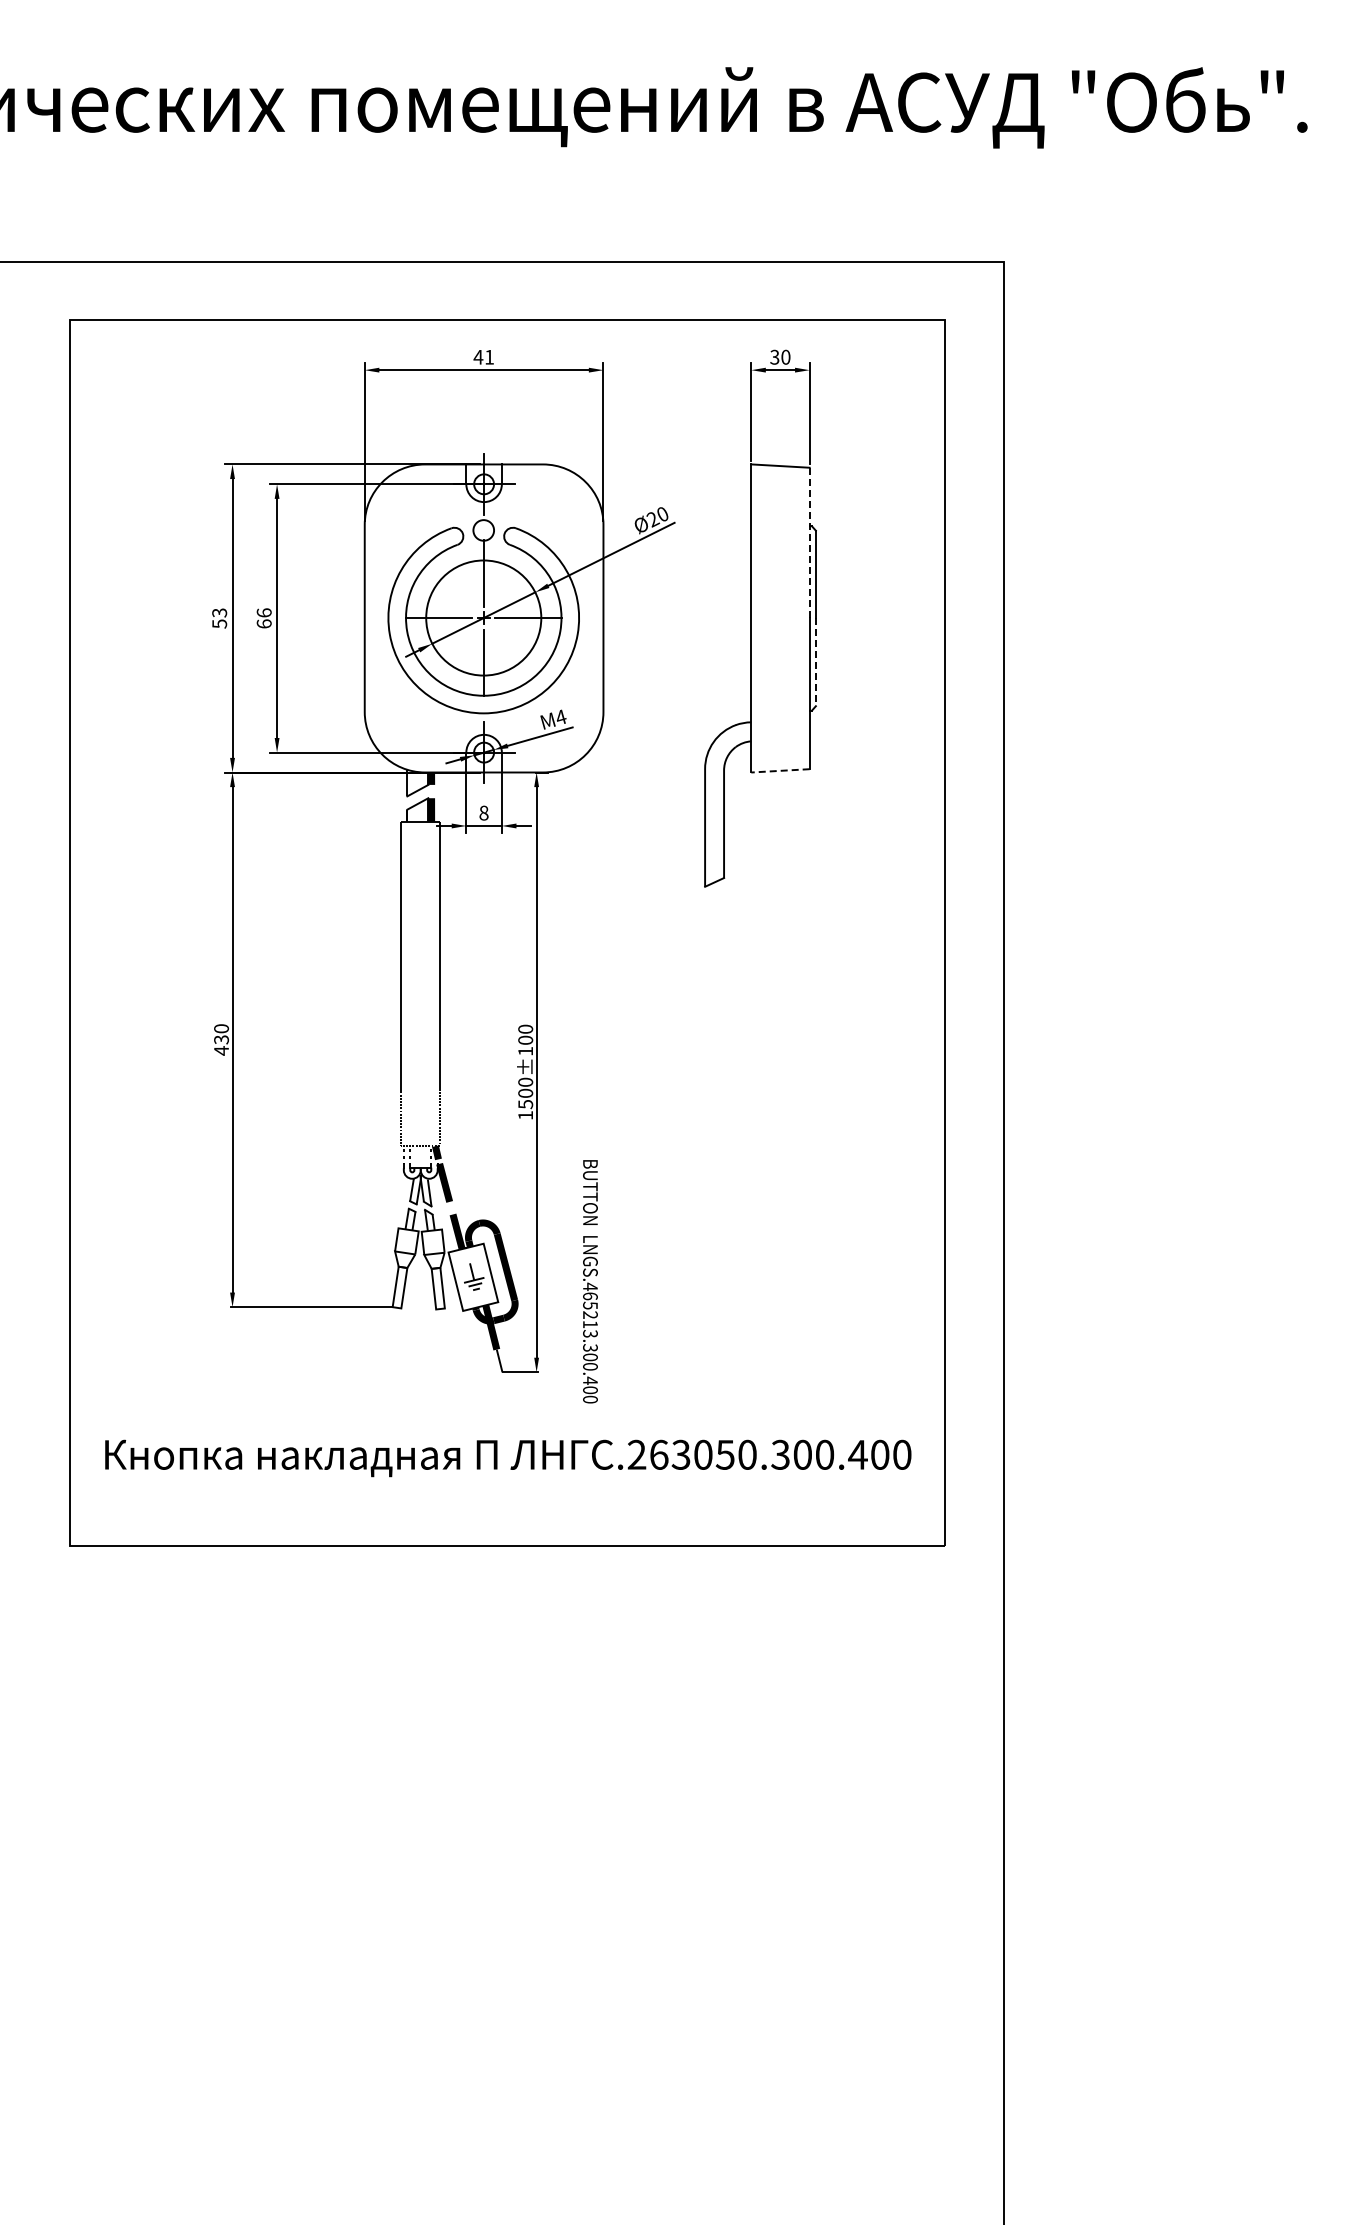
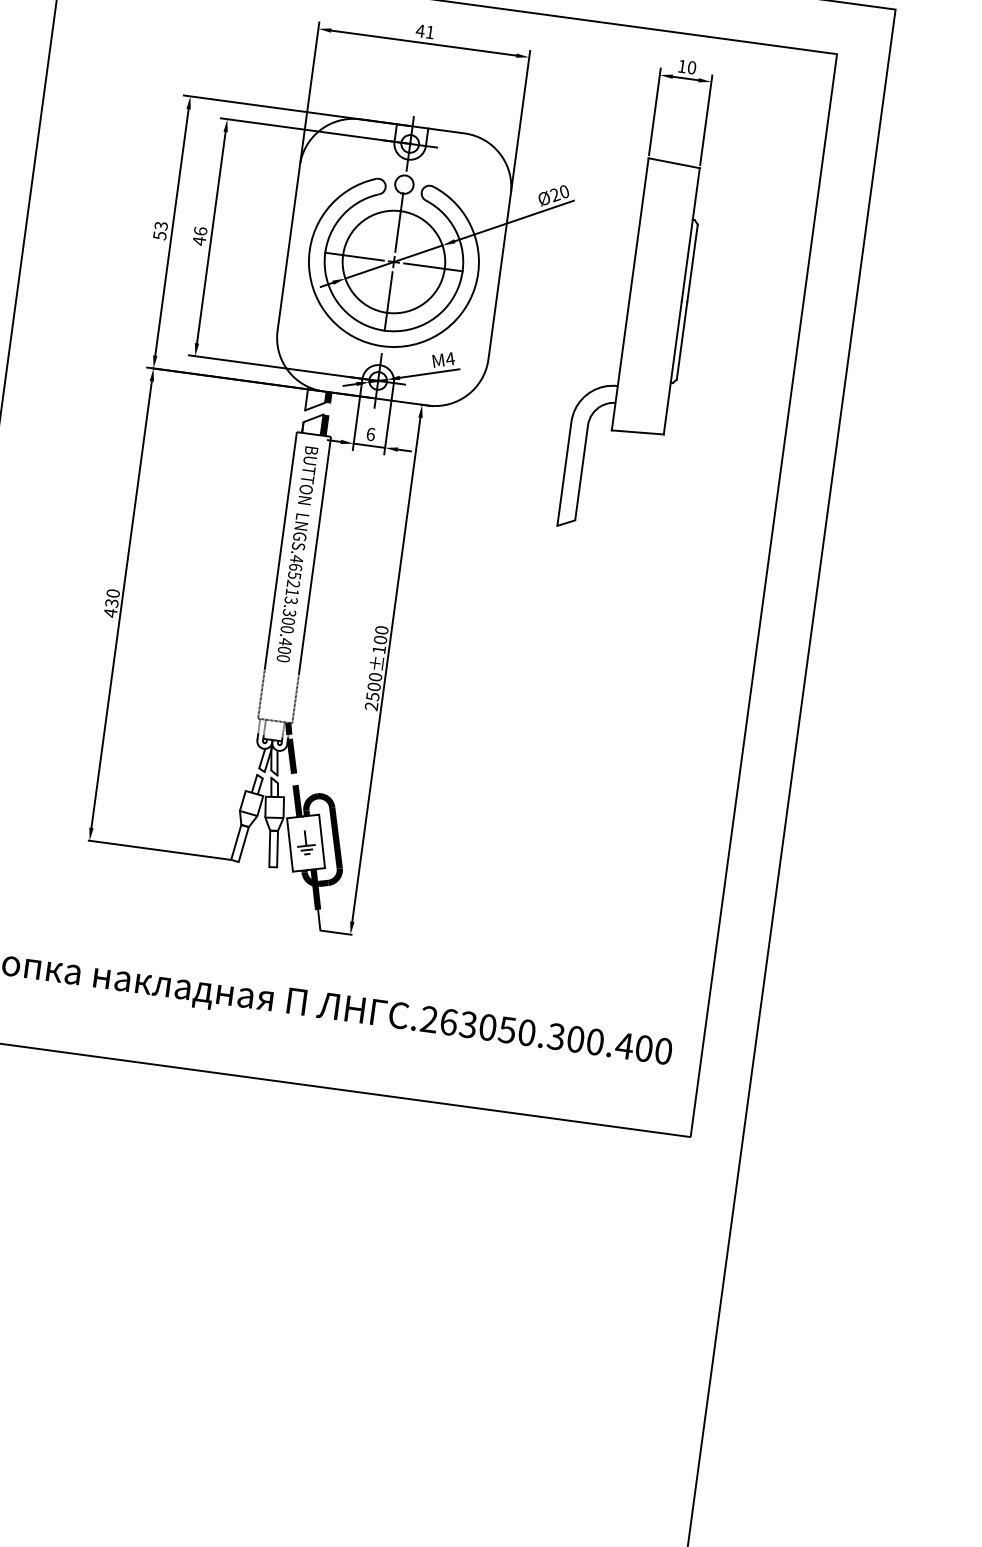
text: (774, 356) -> (682, 65), 30 -> 10
line: (809, 542) -> (690, 234), dashed -> solid
text: (263, 623) -> (198, 240), 66 -> 46
line: (815, 662) -> (681, 340), dashed -> solid
line: (779, 770) -> (636, 432), dashed -> solid
text: (483, 812) -> (370, 433), 8 -> 6
text: (525, 1115) -> (371, 706), 1500±100 -> 2500±100
text: (590, 1281) -> (297, 554), moved

